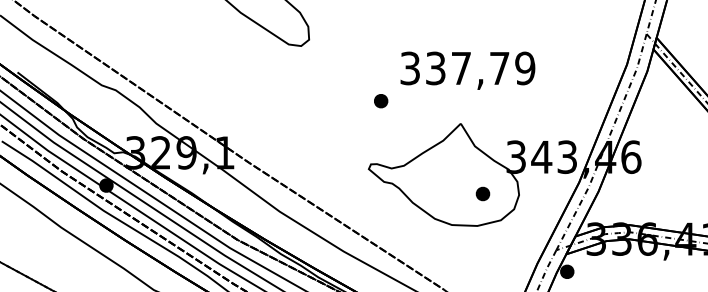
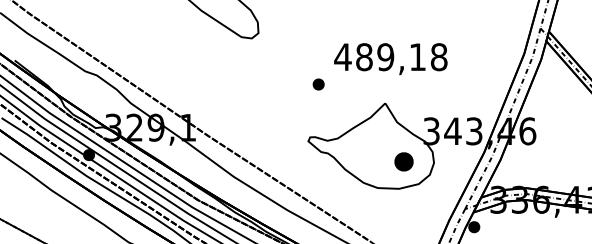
text: (467, 68) -> (390, 57), 337,79 -> 489,18
part: (482, 194) -> (403, 162), size x1.6

